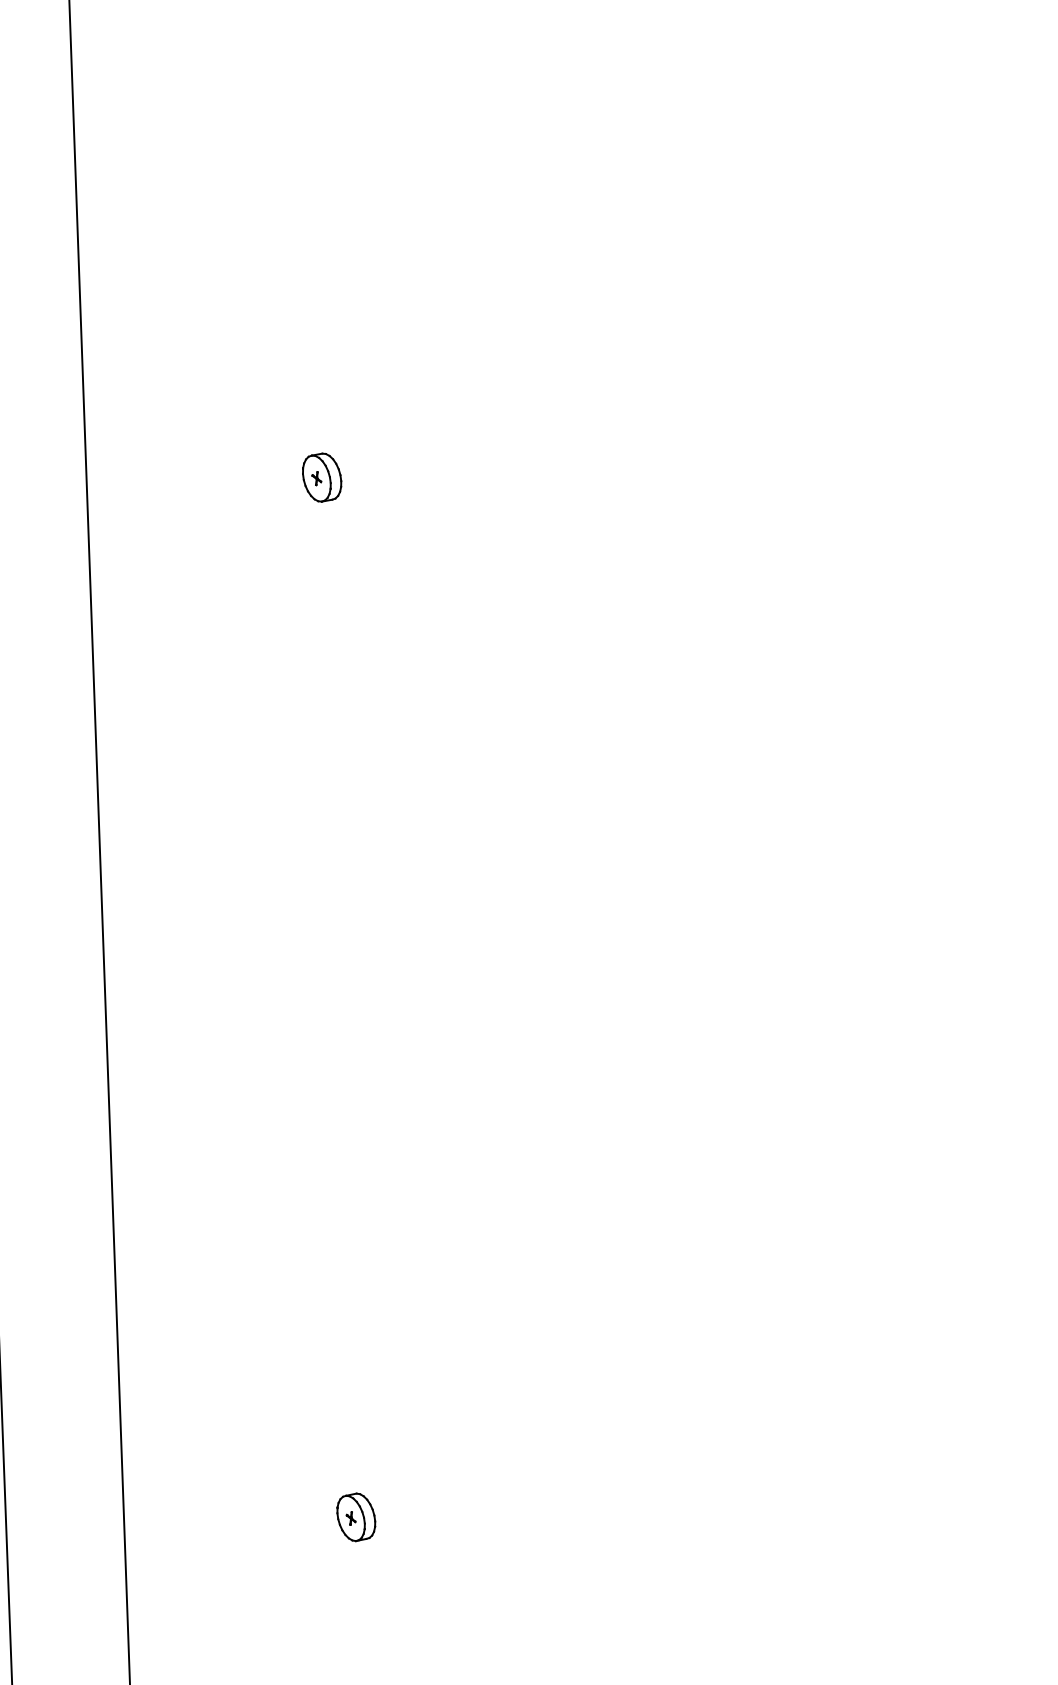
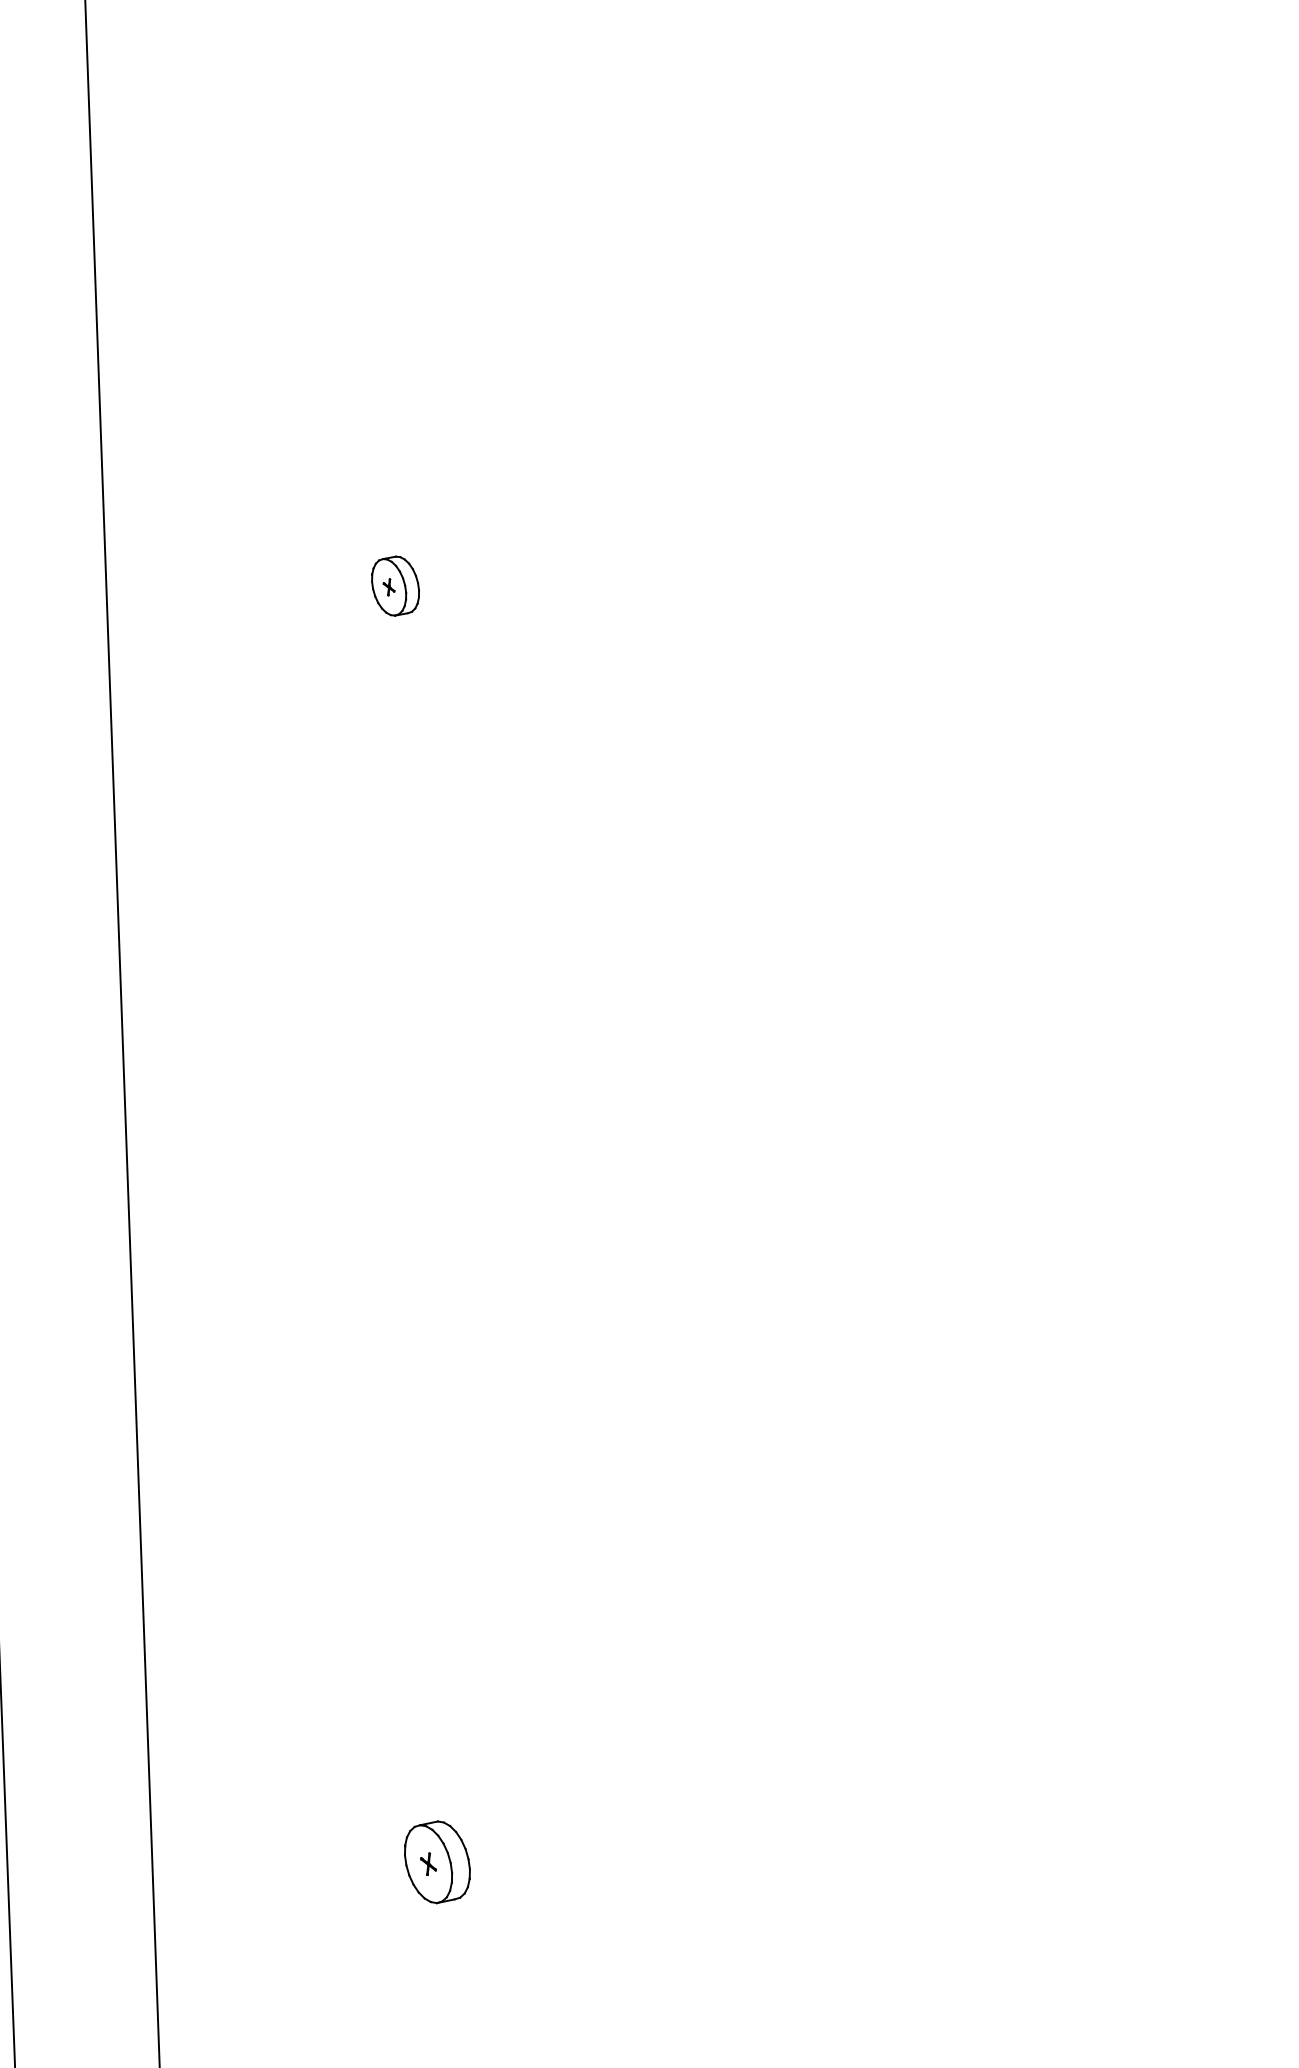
part: (356, 1517) -> (437, 1862), size x1.4

